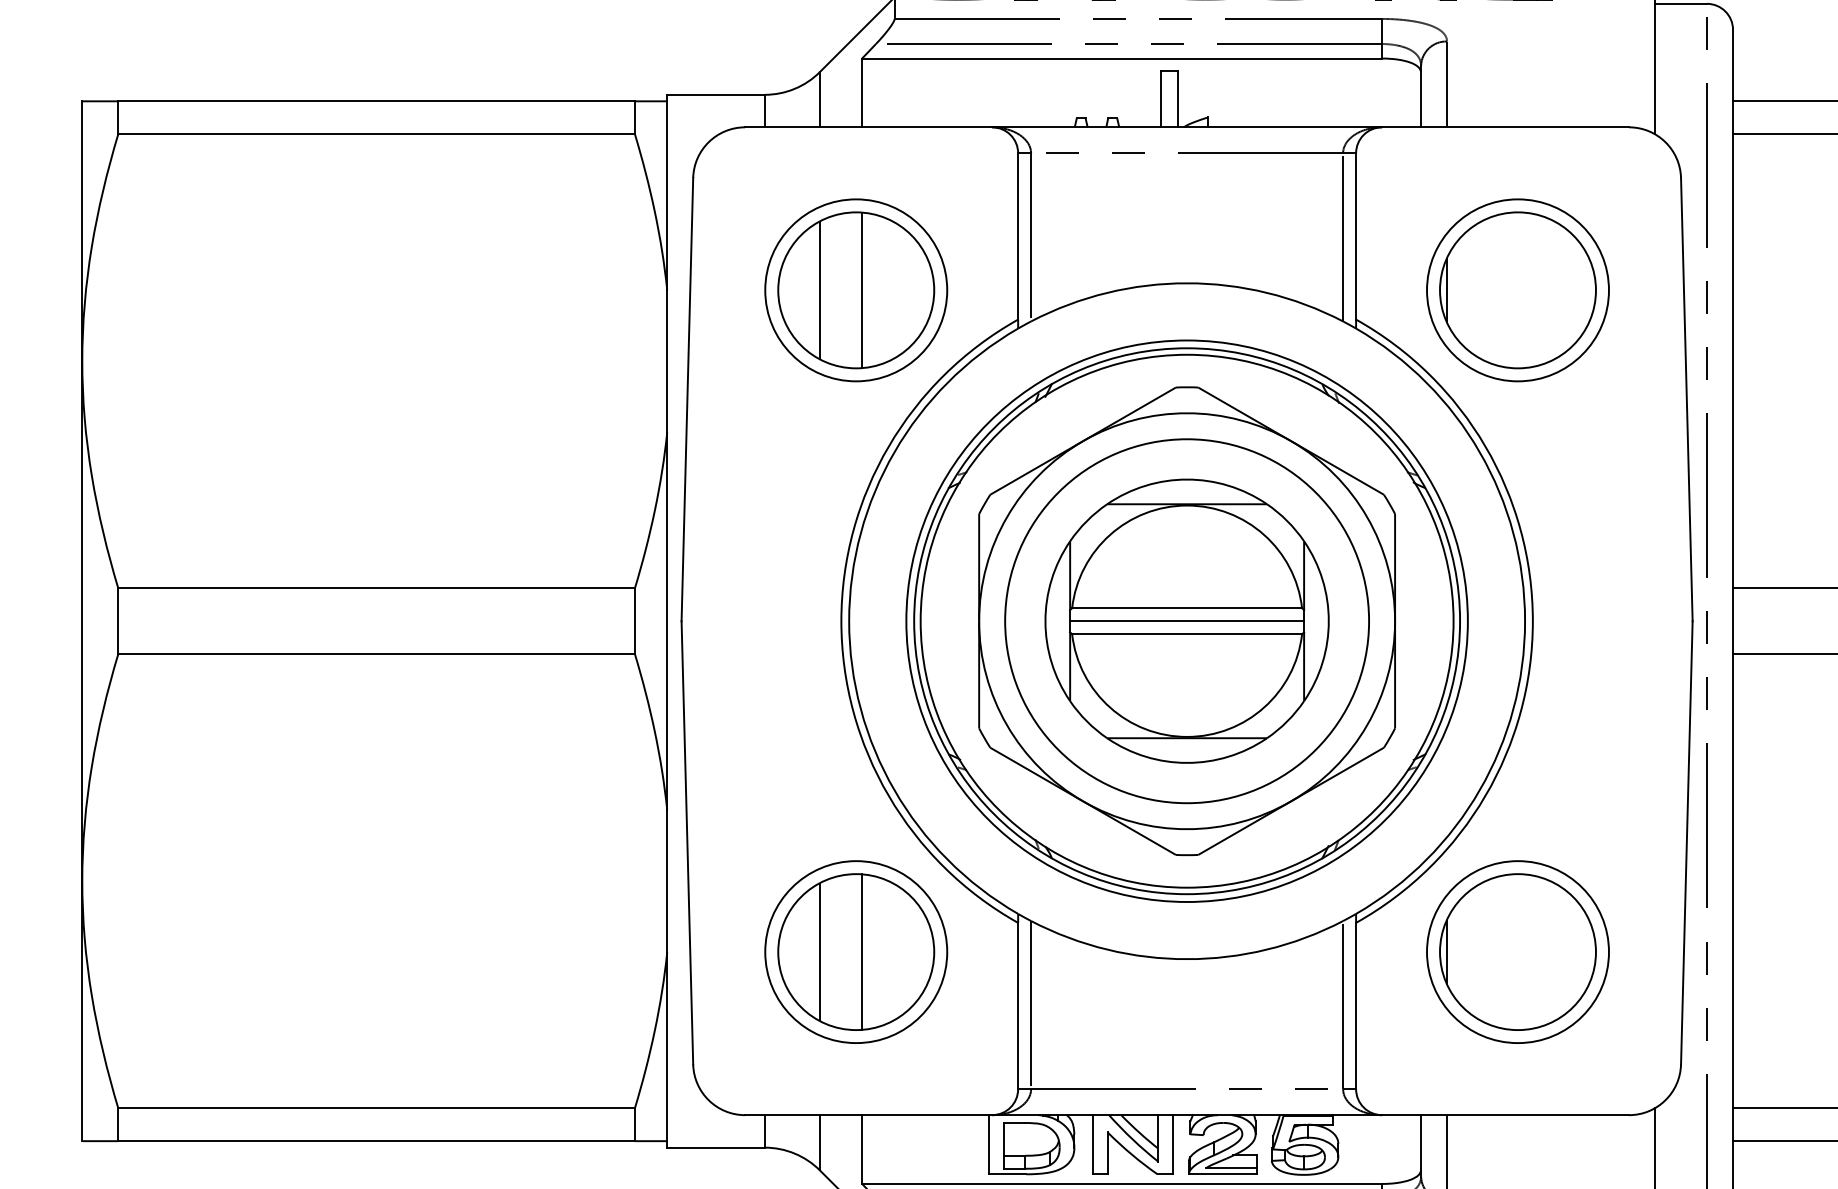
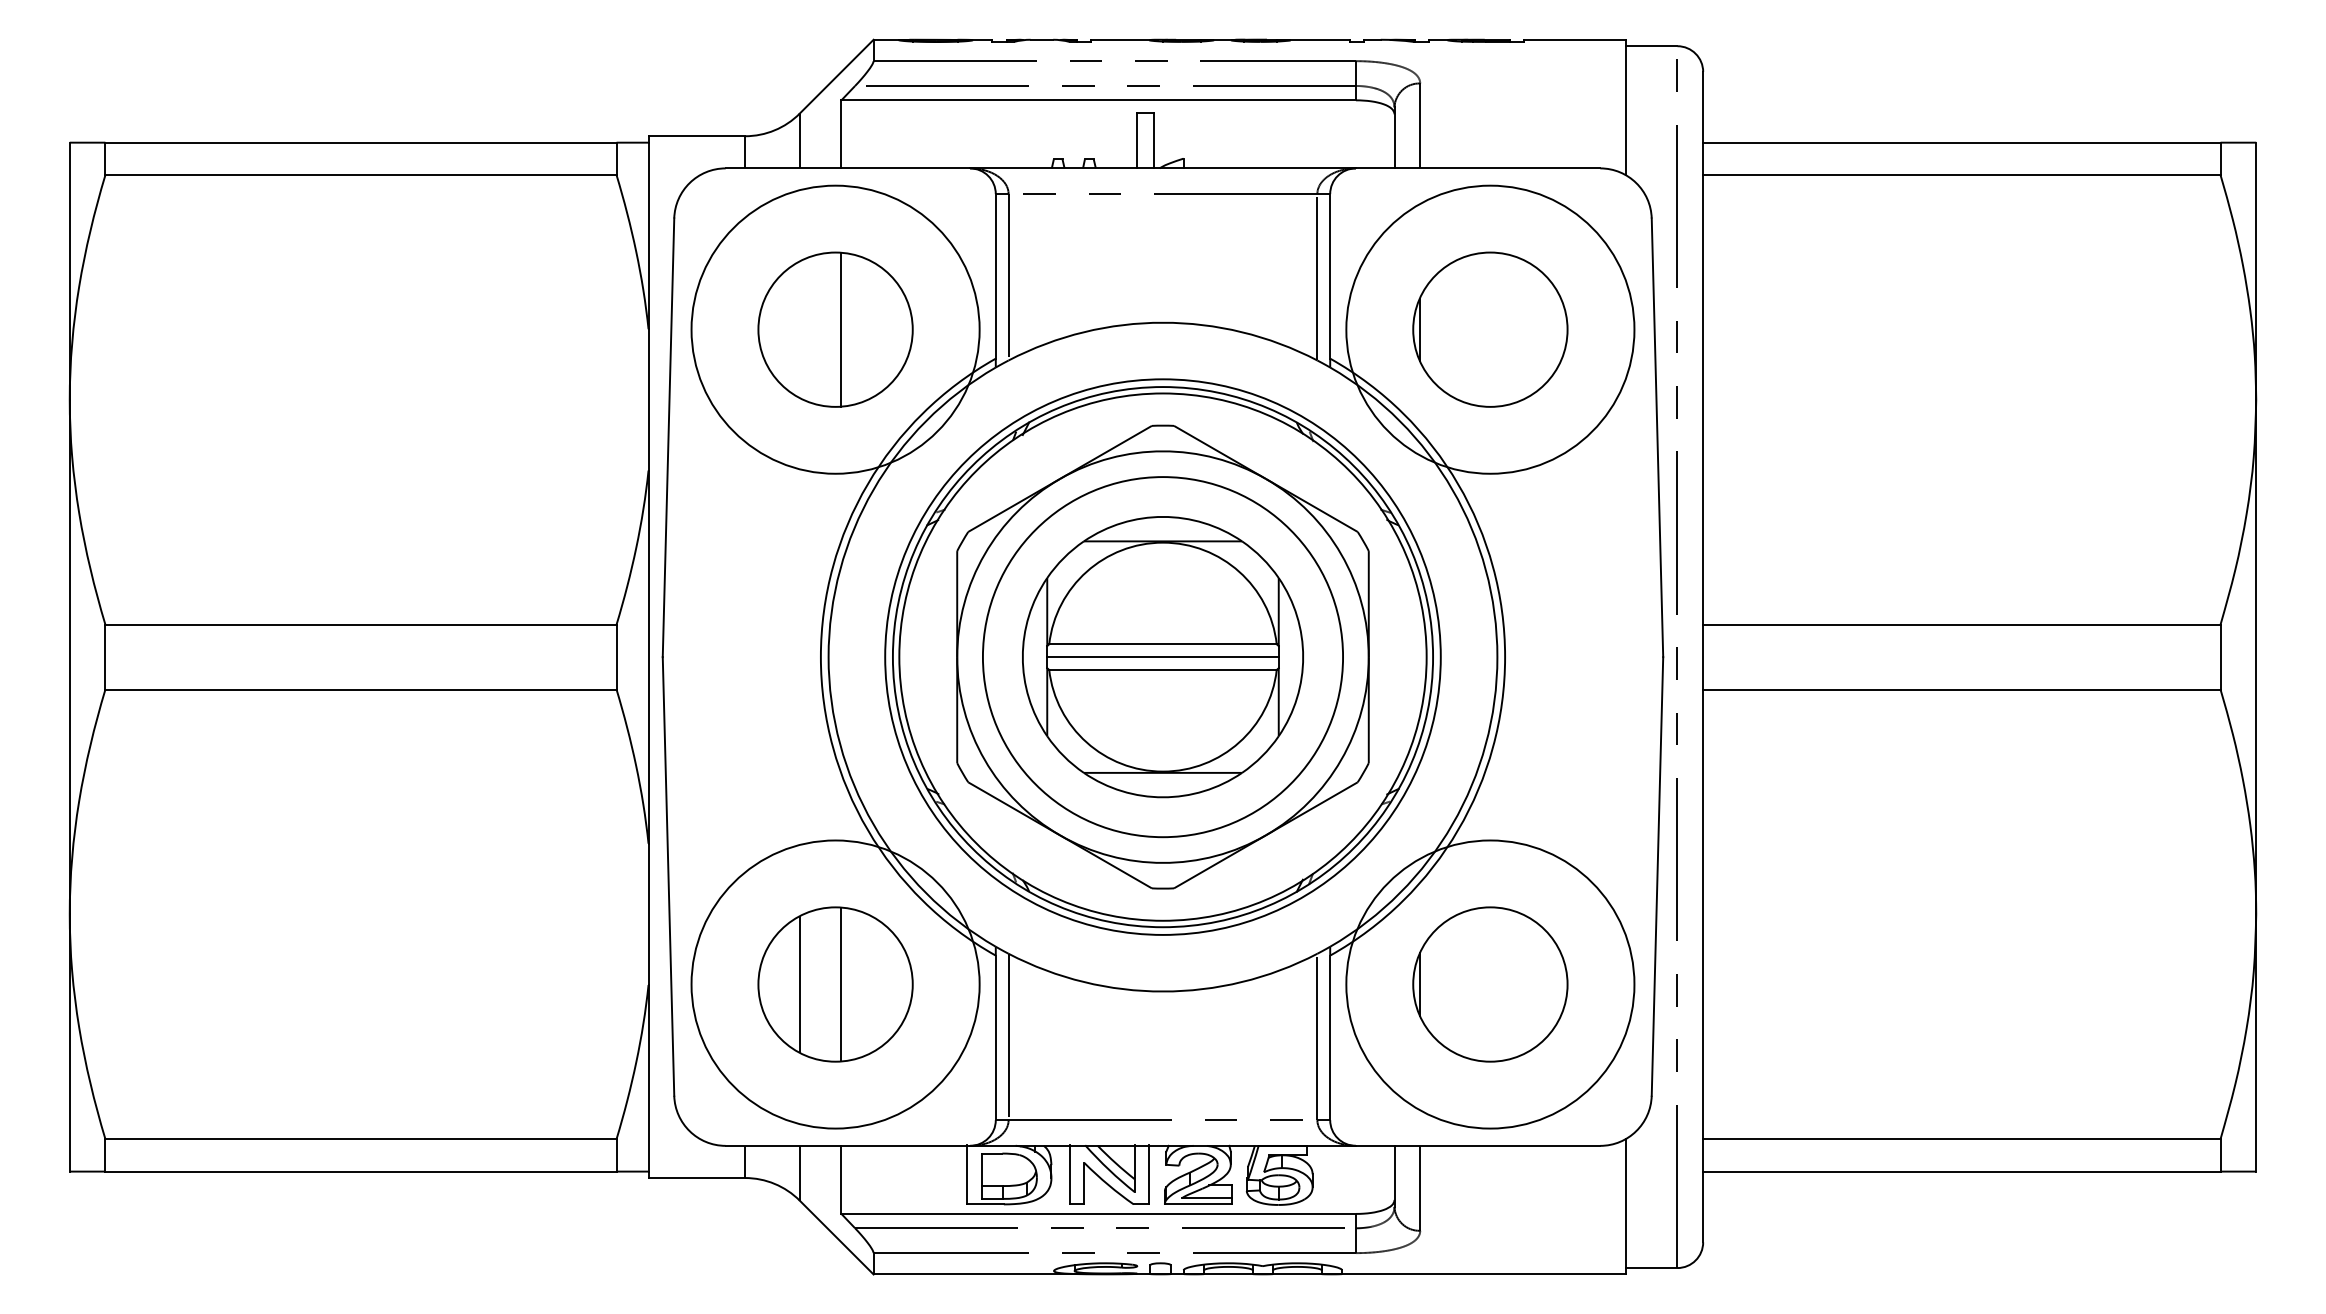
line: (819, 290) -> (799, 329), removed
circle: (856, 290) -> (835, 329), size x1.6
circle: (1518, 290) -> (1490, 329), size x1.6
circle: (856, 952) -> (835, 984), size x1.6
circle: (1518, 952) -> (1490, 984), size x1.6

